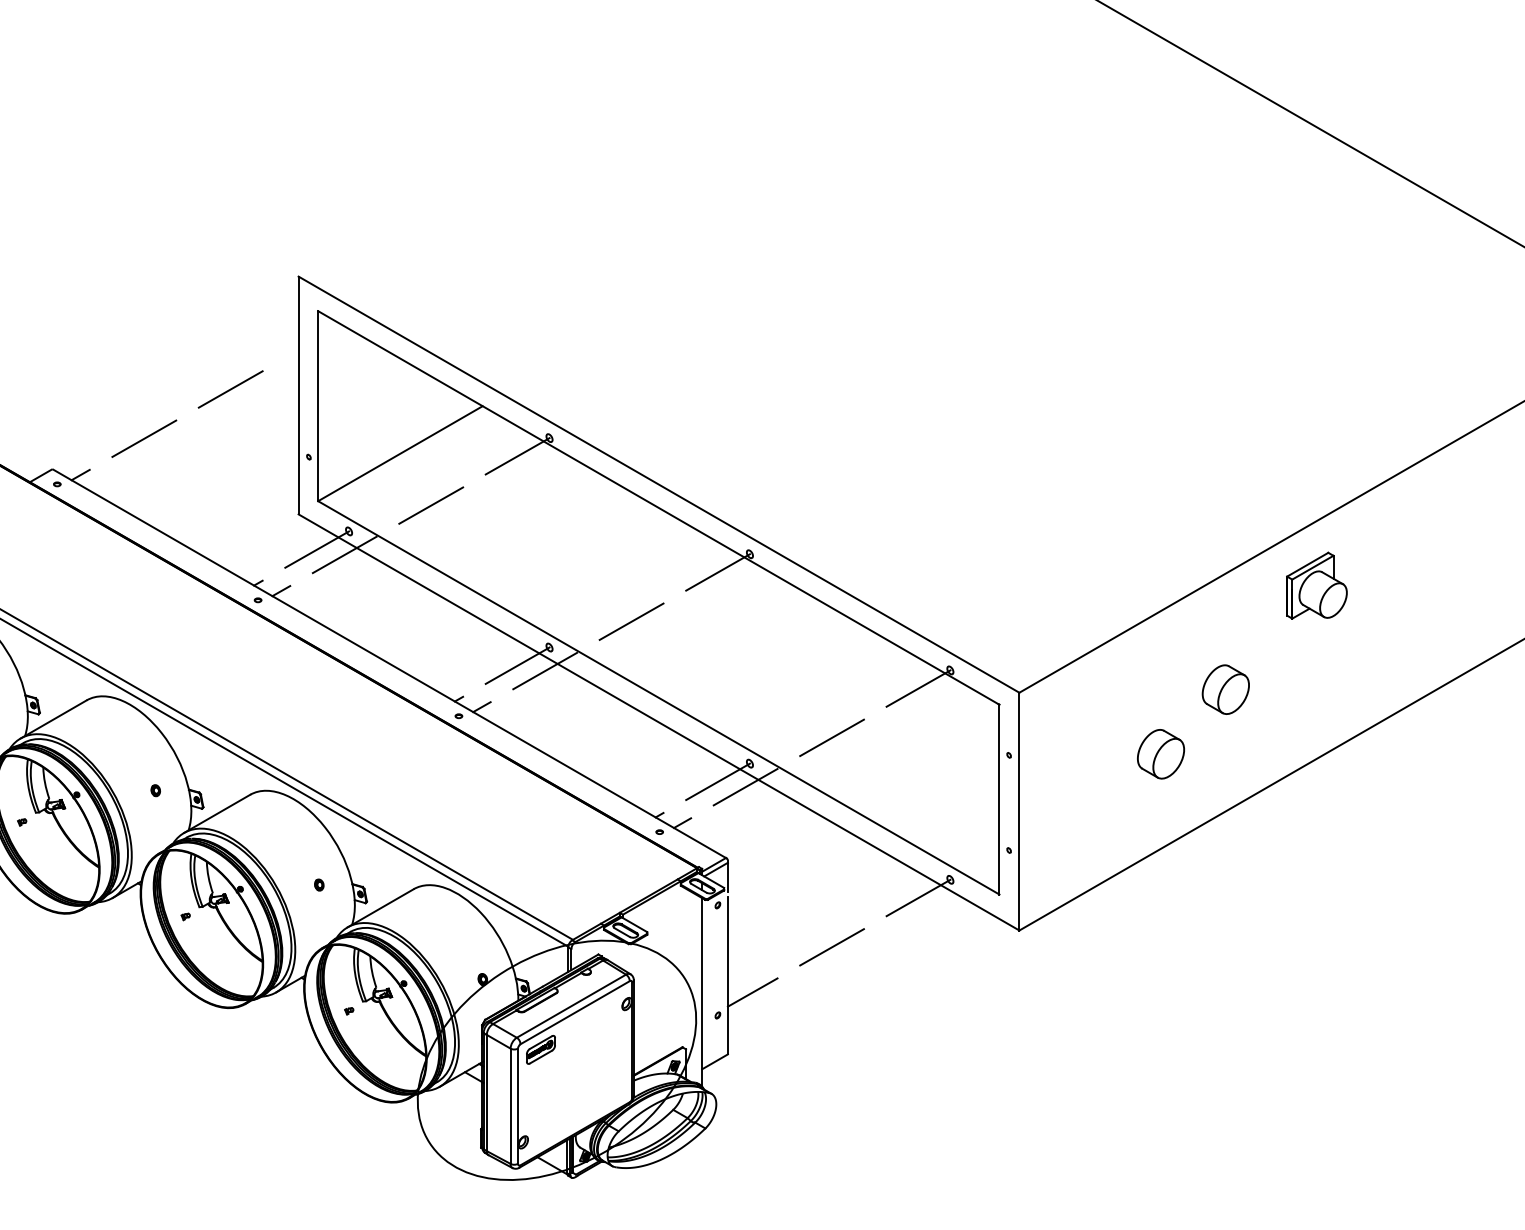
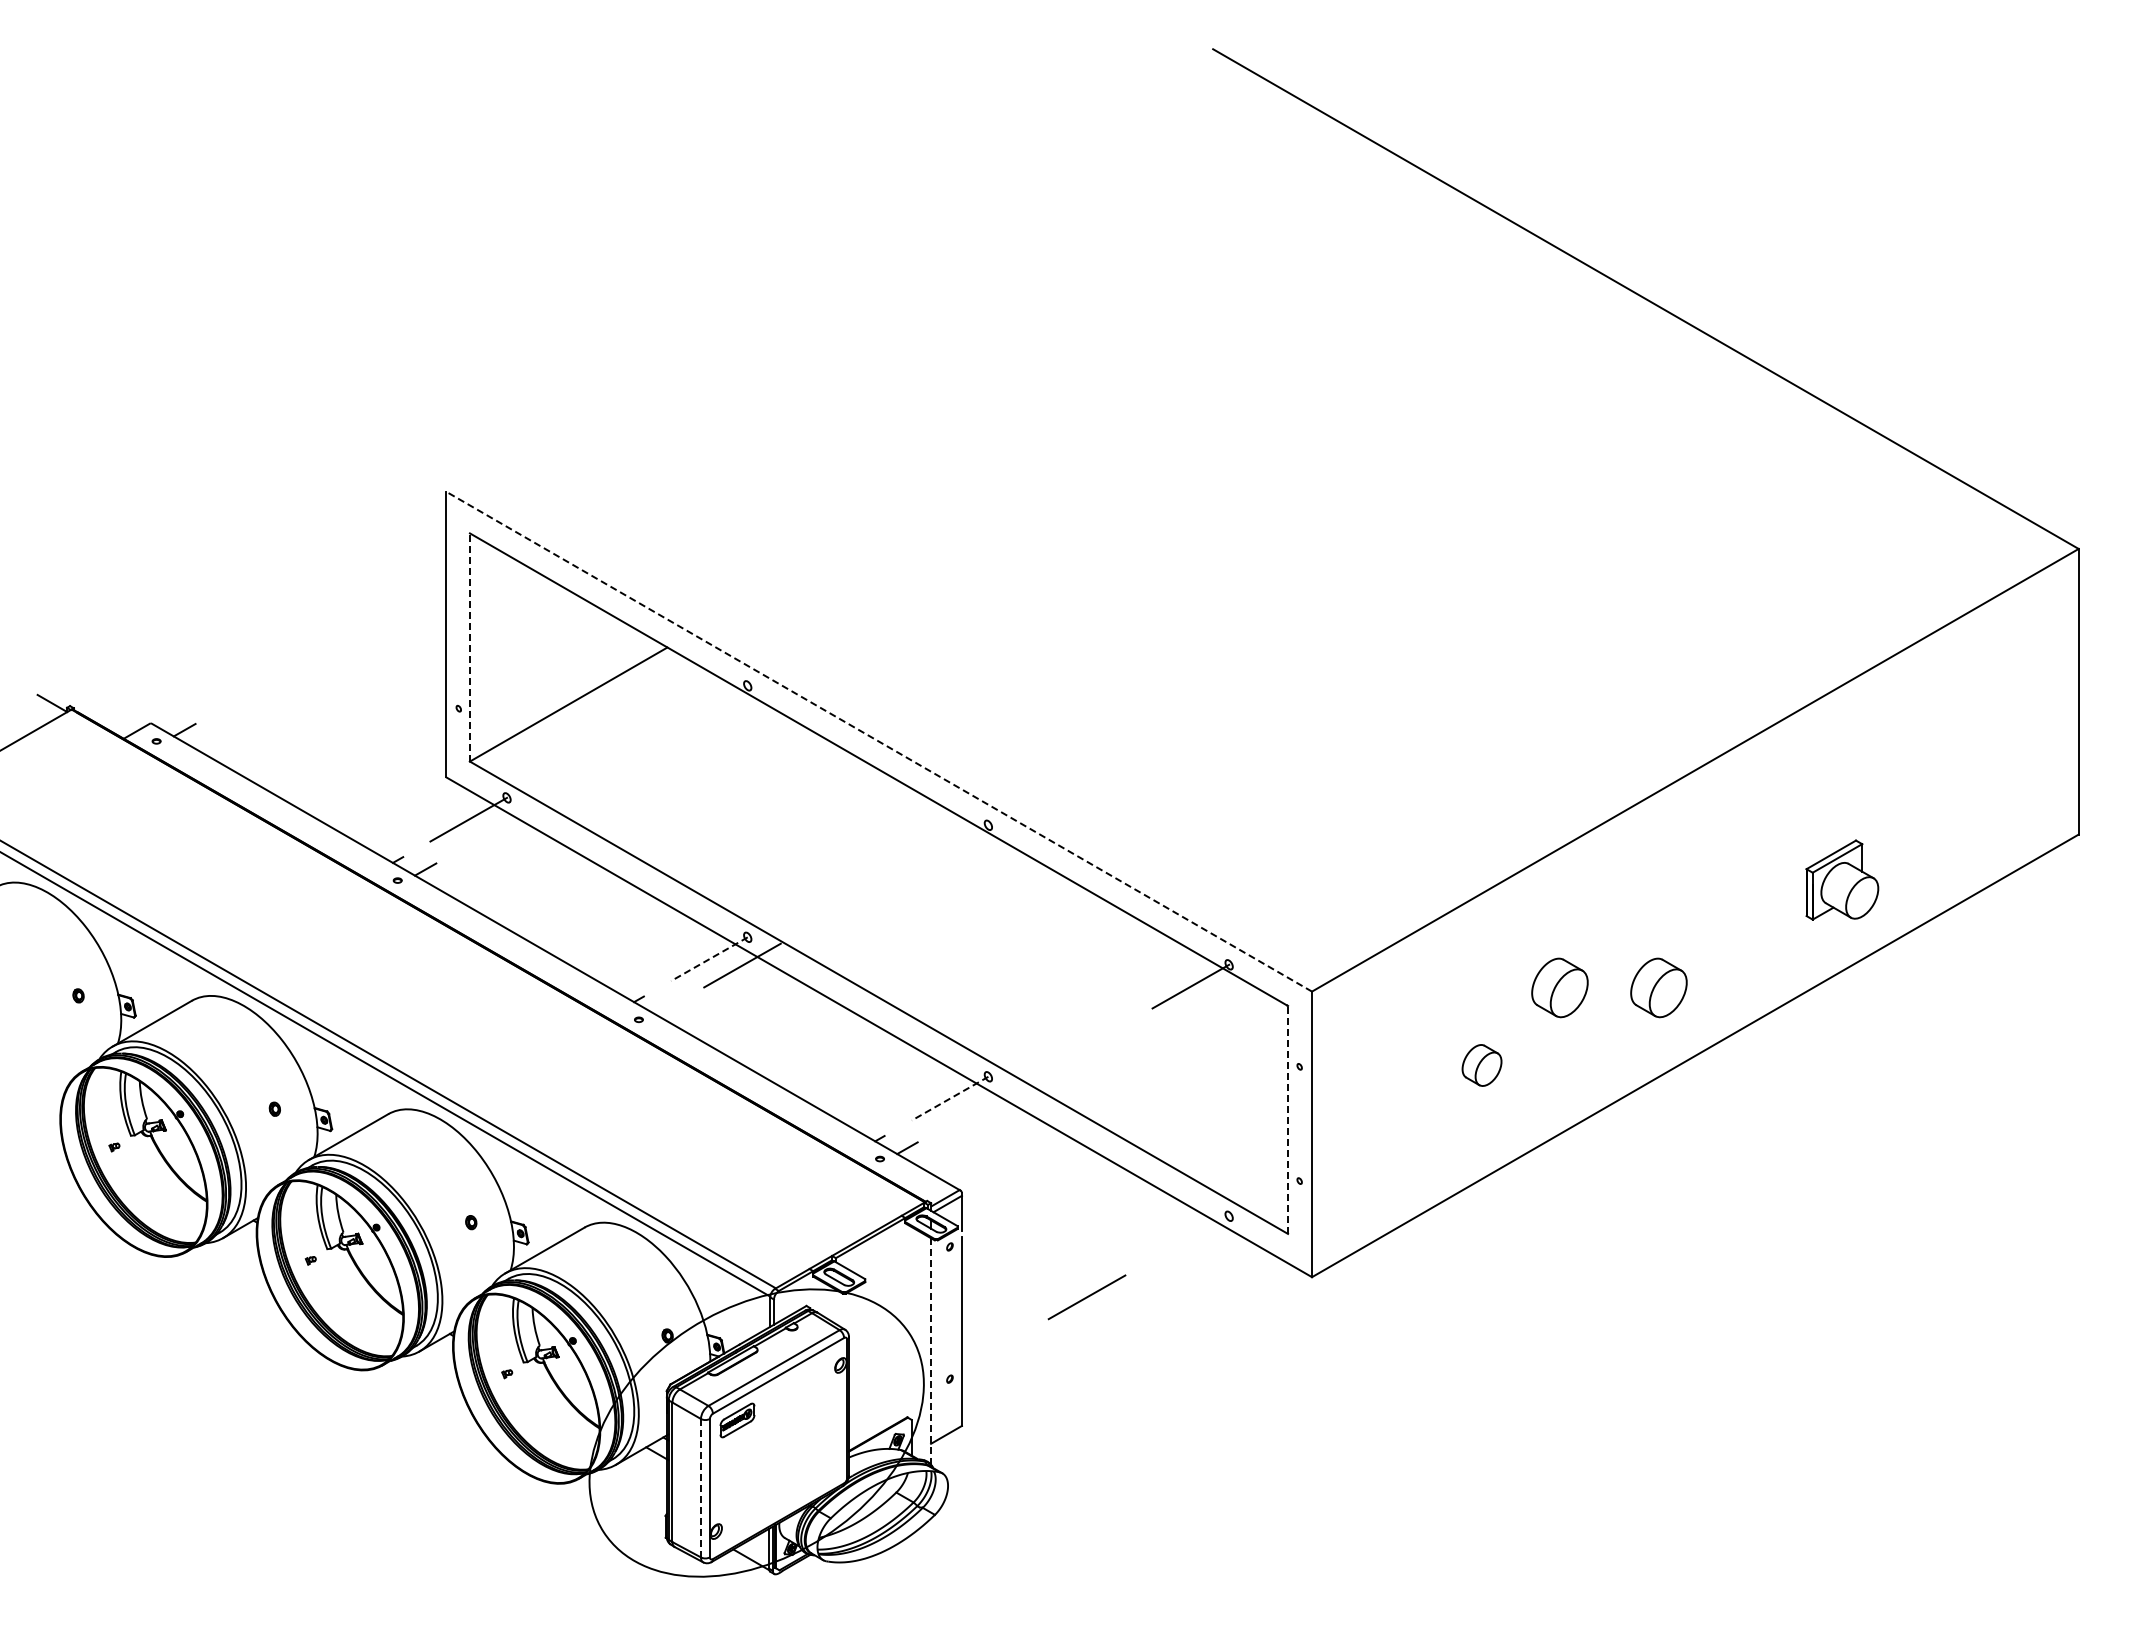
line: (230, 389) -> (364, 627), removed
line: (317, 405) -> (469, 646), solid -> dashed
line: (143, 438) -> (260, 686), removed
line: (517, 456) -> (709, 707), removed
line: (659, 484) -> (879, 741), solid -> dashed
line: (431, 505) -> (605, 766), removed
line: (344, 554) -> (501, 825), removed
line: (717, 572) -> (949, 847), removed
part: (1317, 585) -> (1842, 879), moved
line: (631, 621) -> (846, 906), removed
line: (517, 666) -> (709, 959), solid -> dashed
part: (1307, 689) -> (1658, 987), added
line: (481, 706) -> (666, 1008), removed
line: (831, 737) -> (1086, 1045), removed
part: (1160, 754) -> (1481, 1065), size x0.7
line: (717, 781) -> (949, 1098), solid -> dashed
line: (745, 786) -> (982, 1104), removed
line: (999, 799) -> (1288, 1119), solid -> dashed
line: (918, 897) -> (1190, 1237), removed
line: (702, 991) -> (931, 1350), solid -> dashed
line: (752, 992) -> (991, 1351), removed
line: (510, 1106) -> (700, 1488), solid -> dashed

